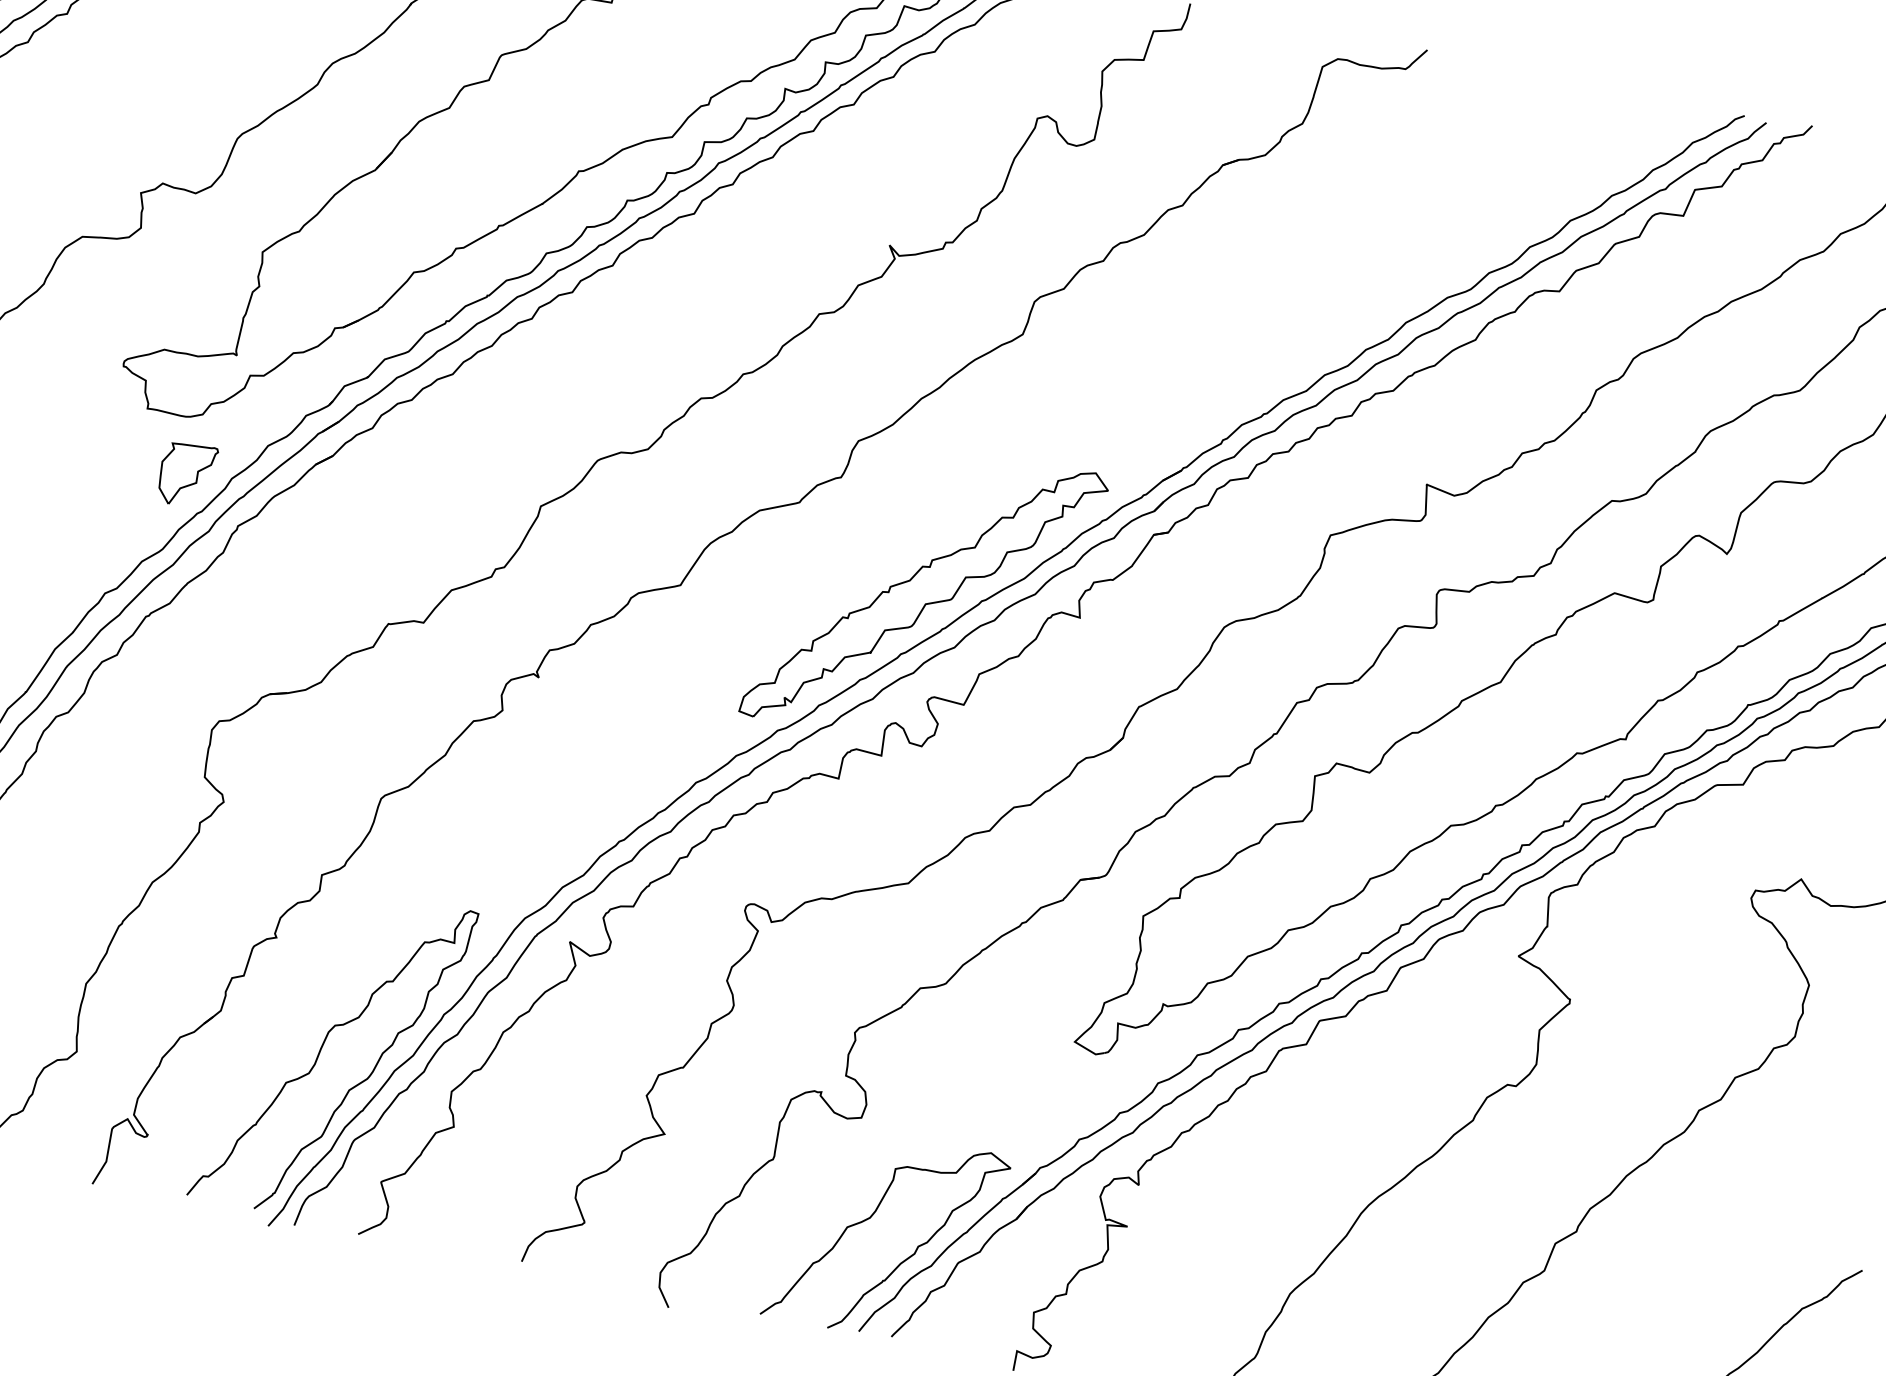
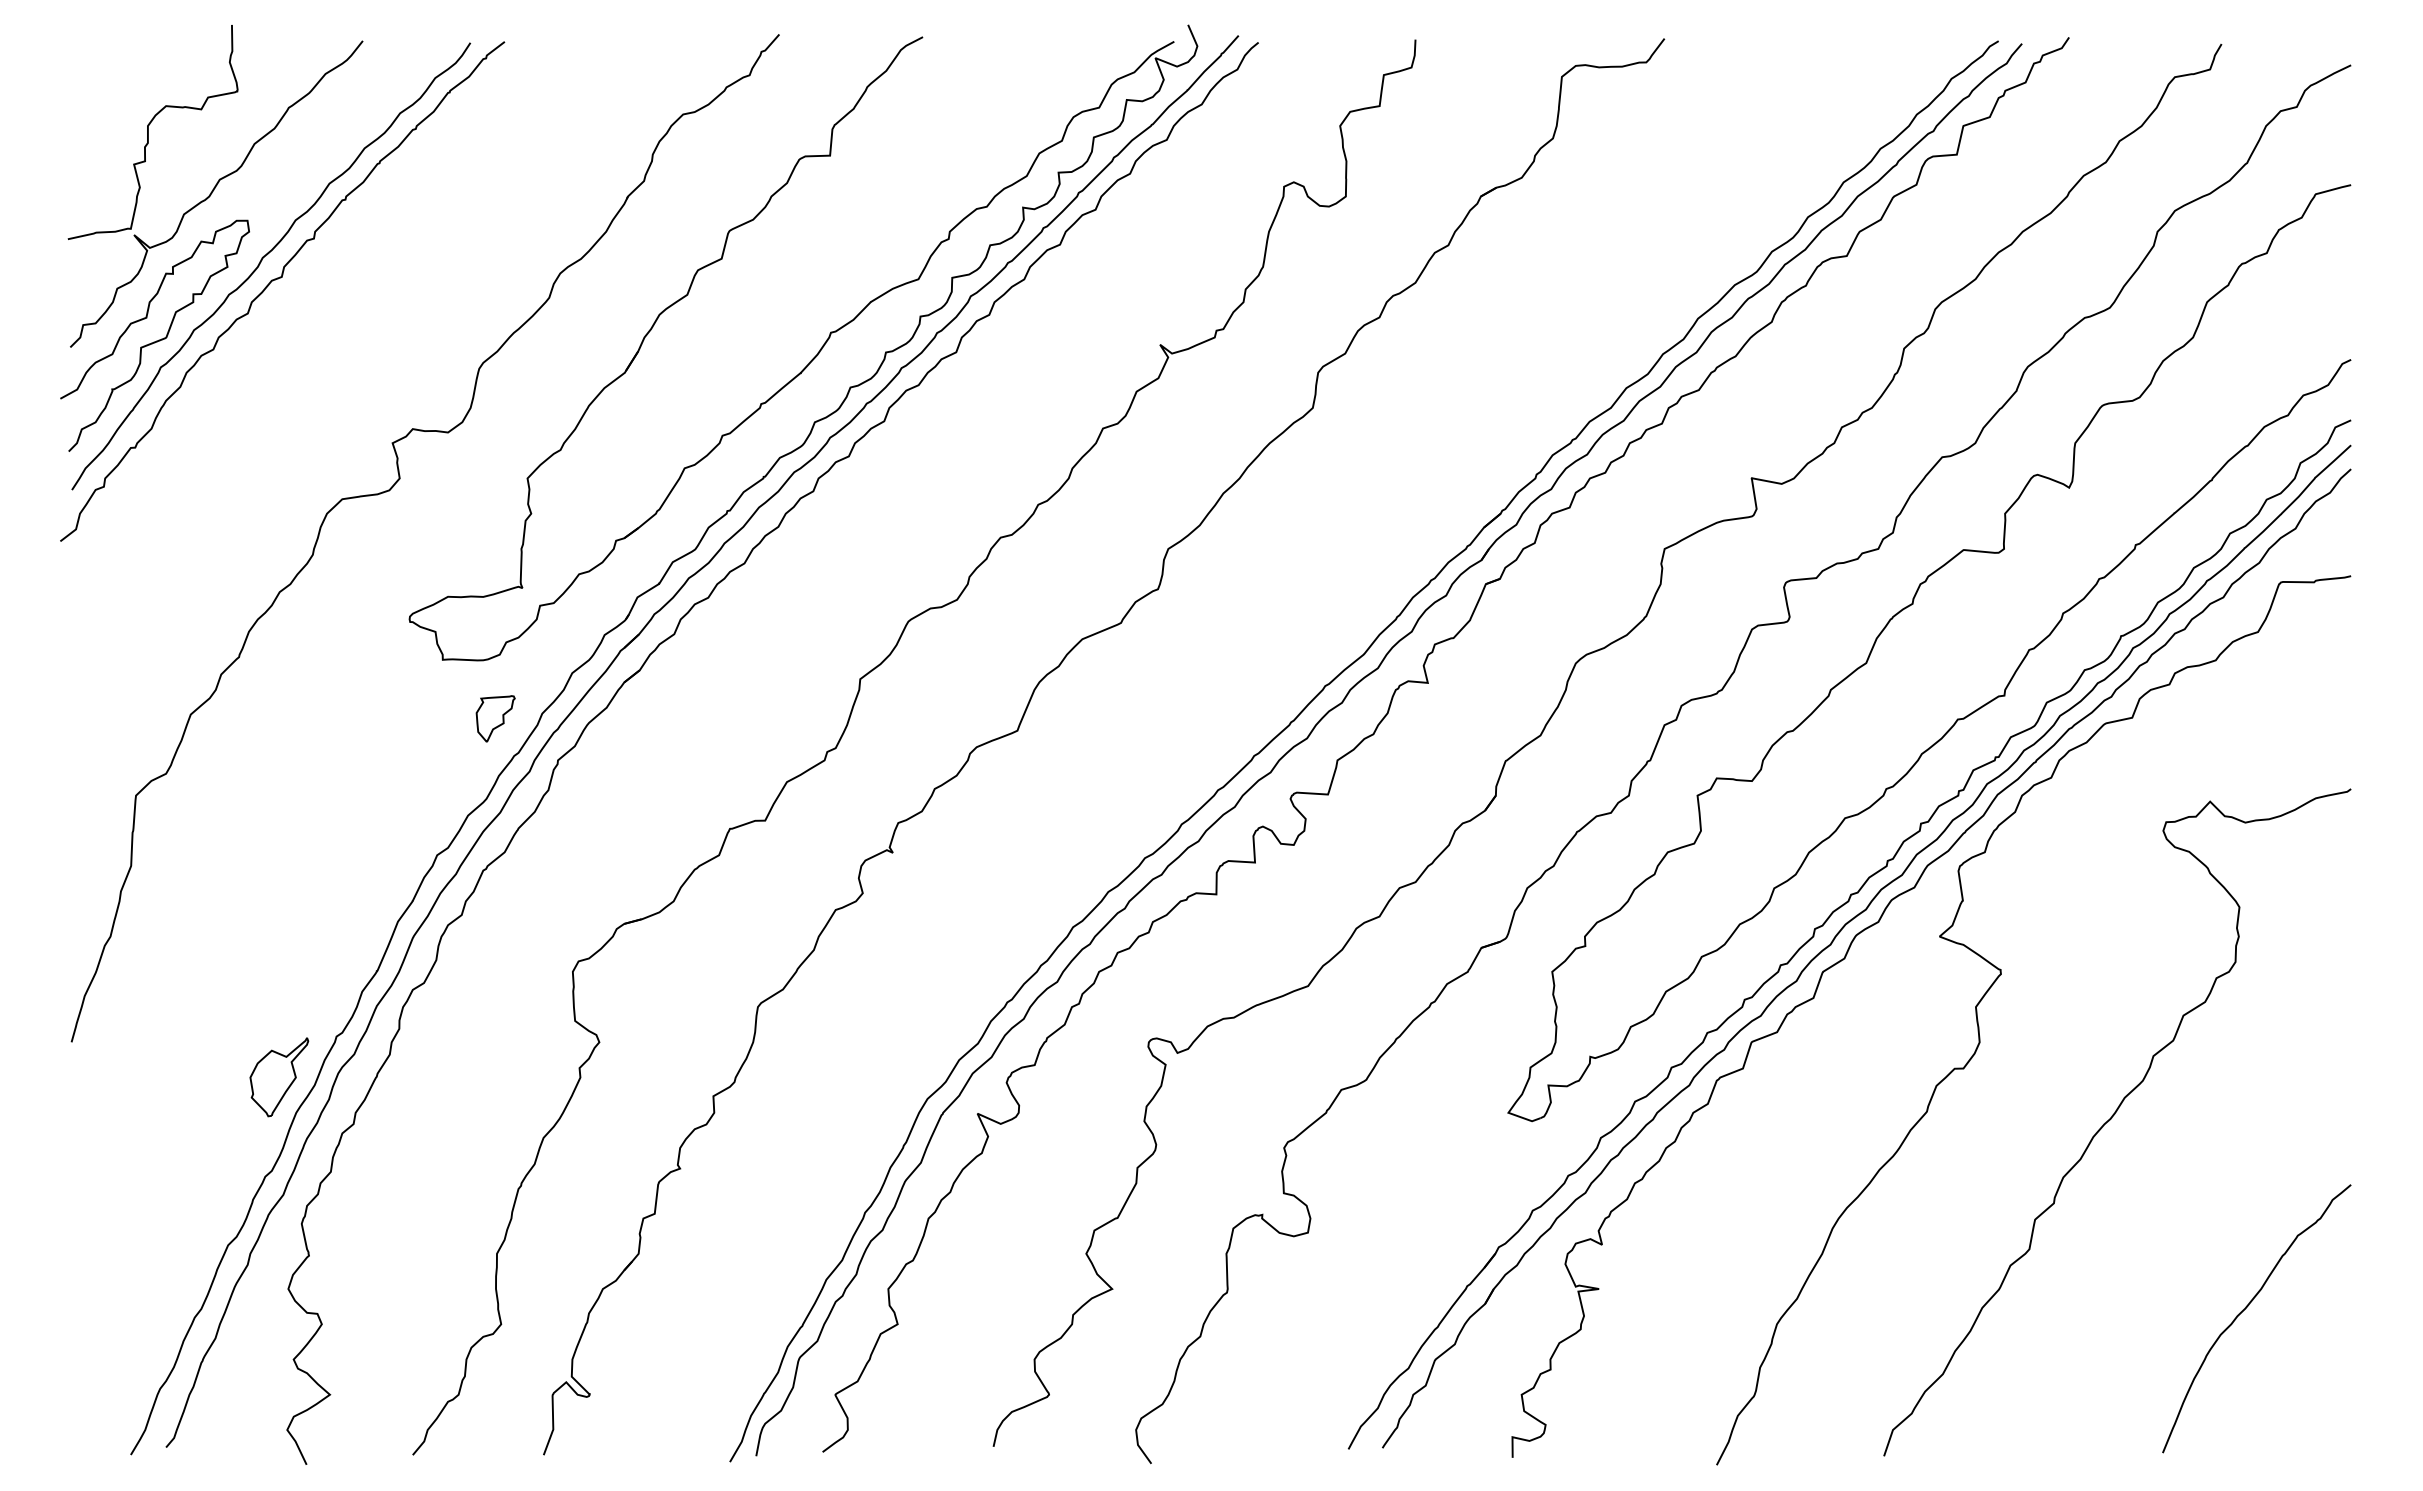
part: (186, 474) -> (495, 718), size x0.7
part: (925, 594) -> (1266, 690), removed
curve: (321, 1050) -> (748, 1273), removed
curve: (871, 1217) -> (1338, 1331), removed

